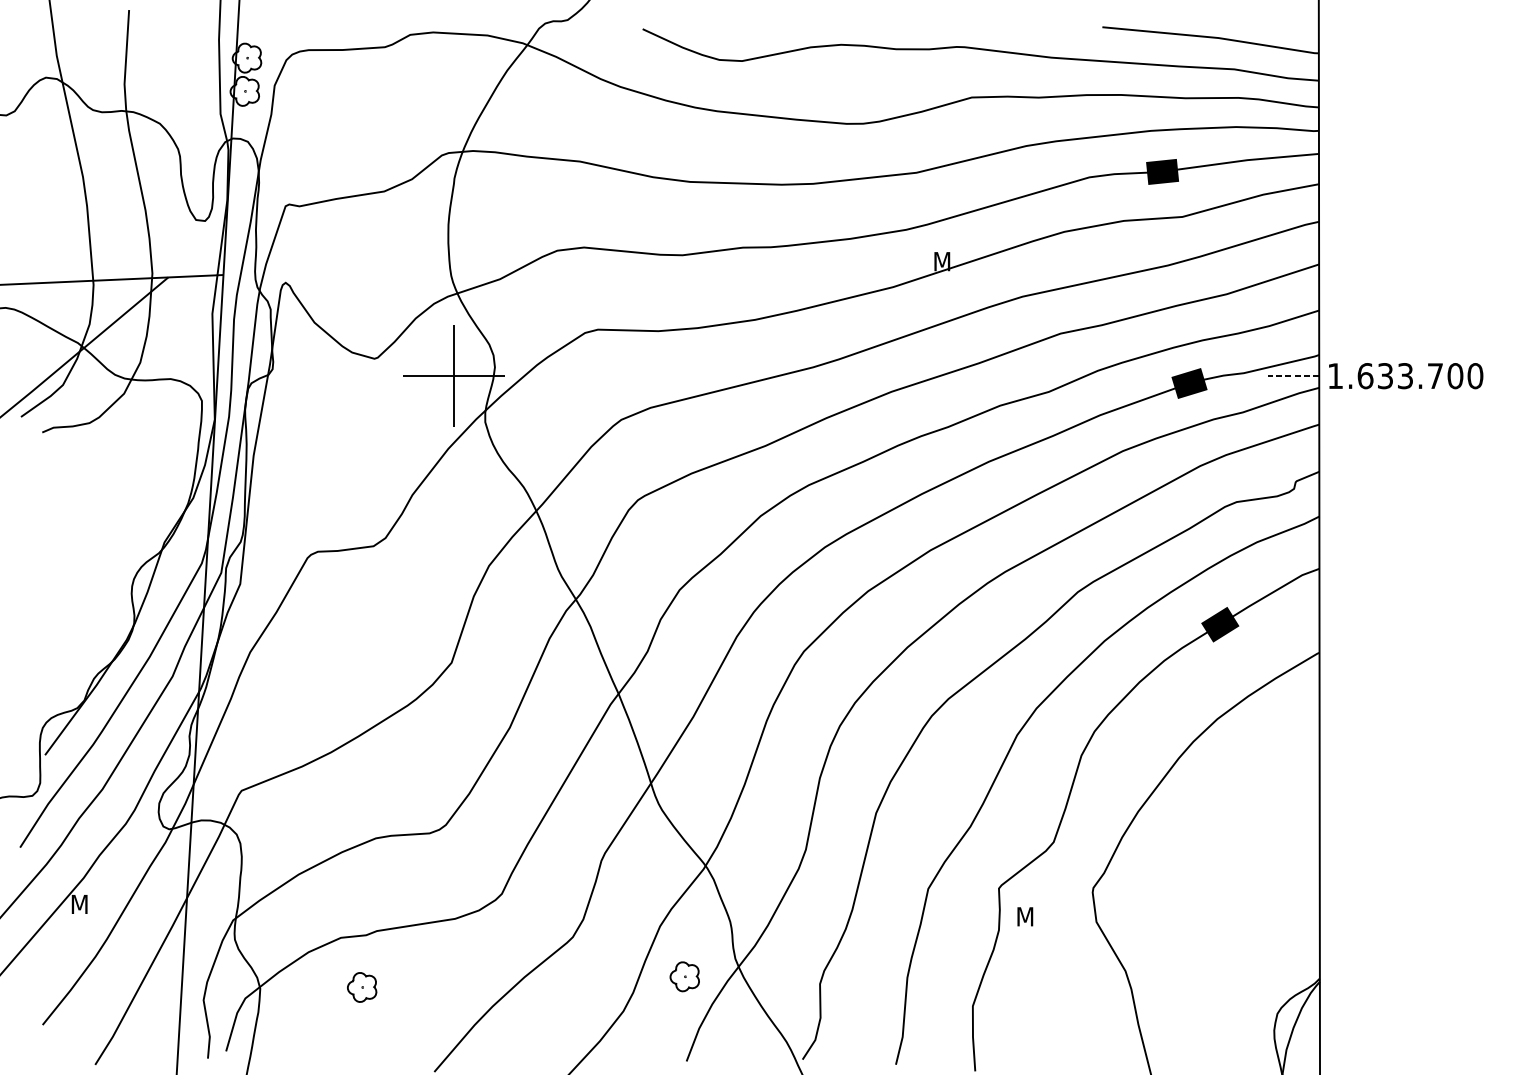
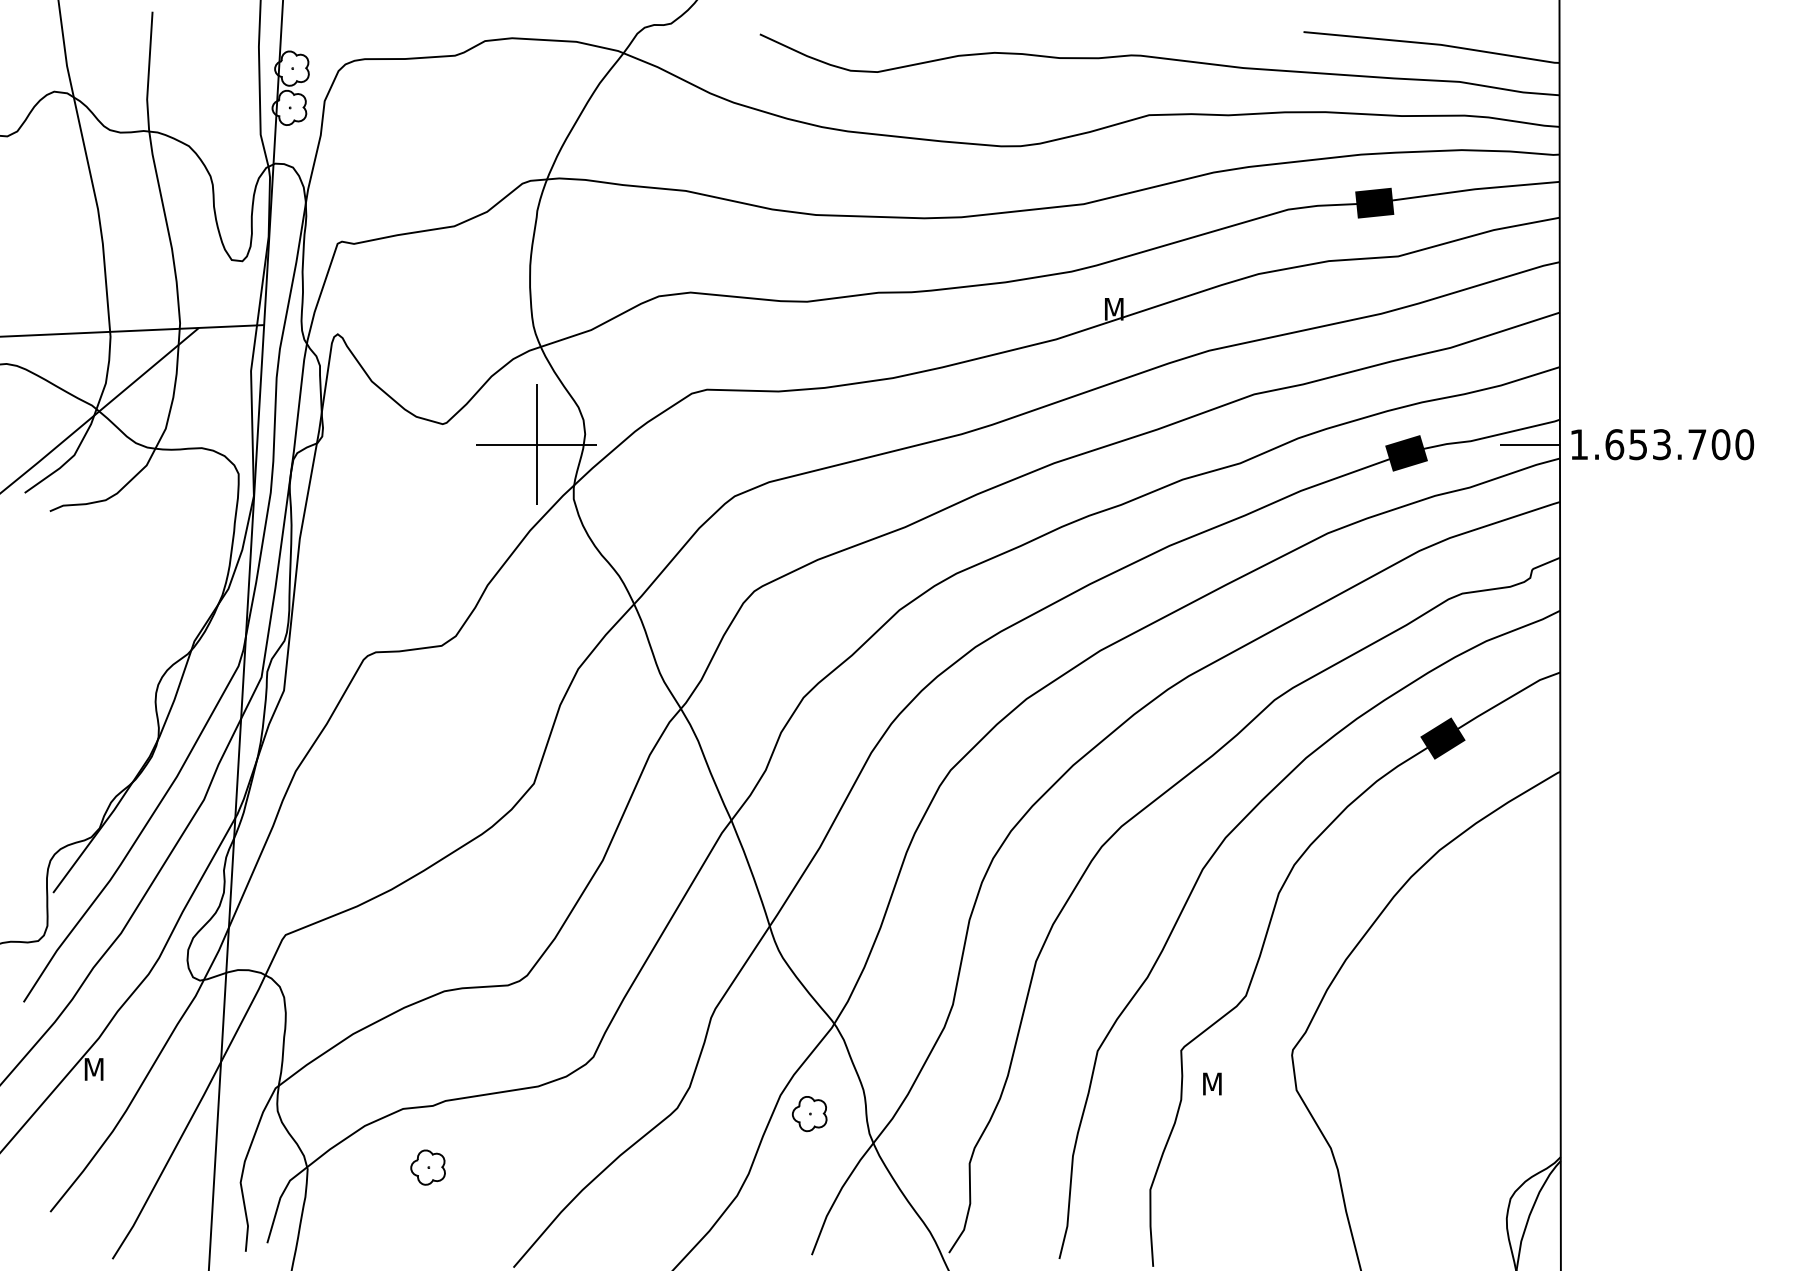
line: (1293, 375) -> (1529, 444), dashed -> solid
text: (1385, 375) -> (1638, 444), 1.633.700 -> 1.653.700
part: (684, 977) -> (809, 1114), moved

